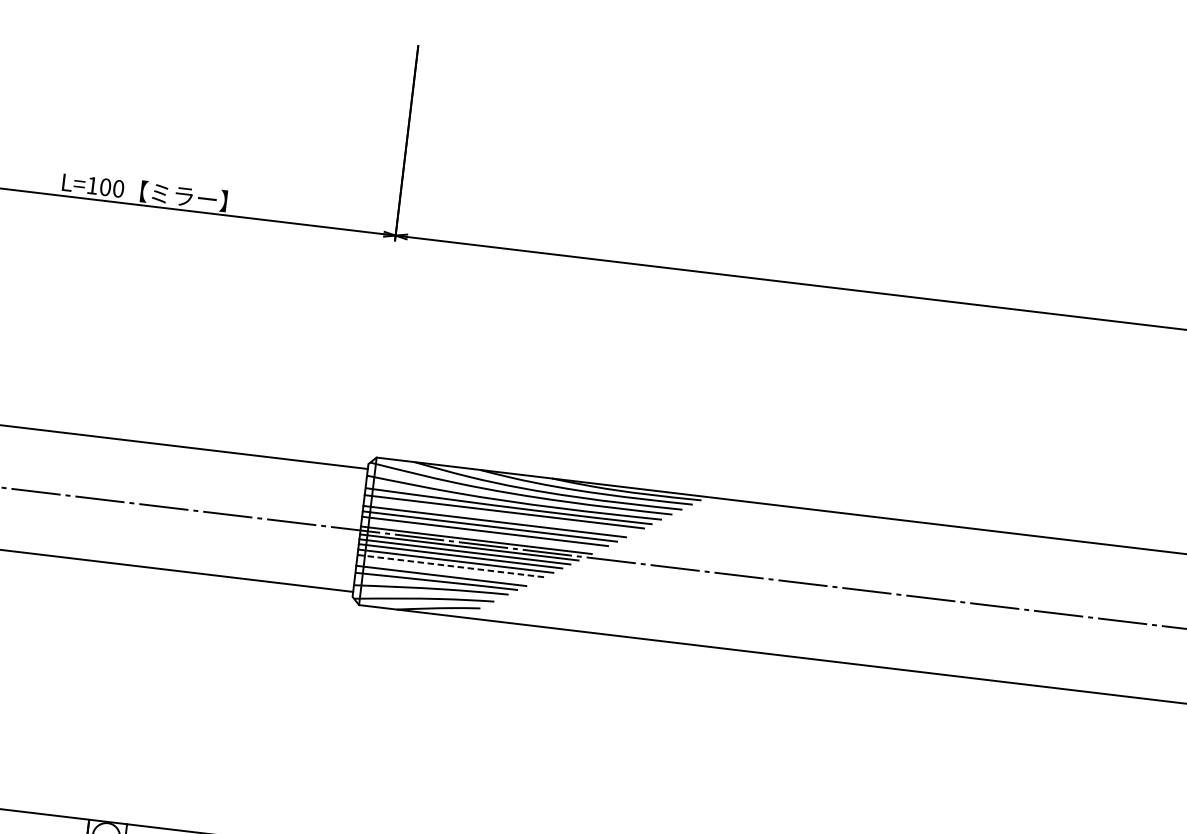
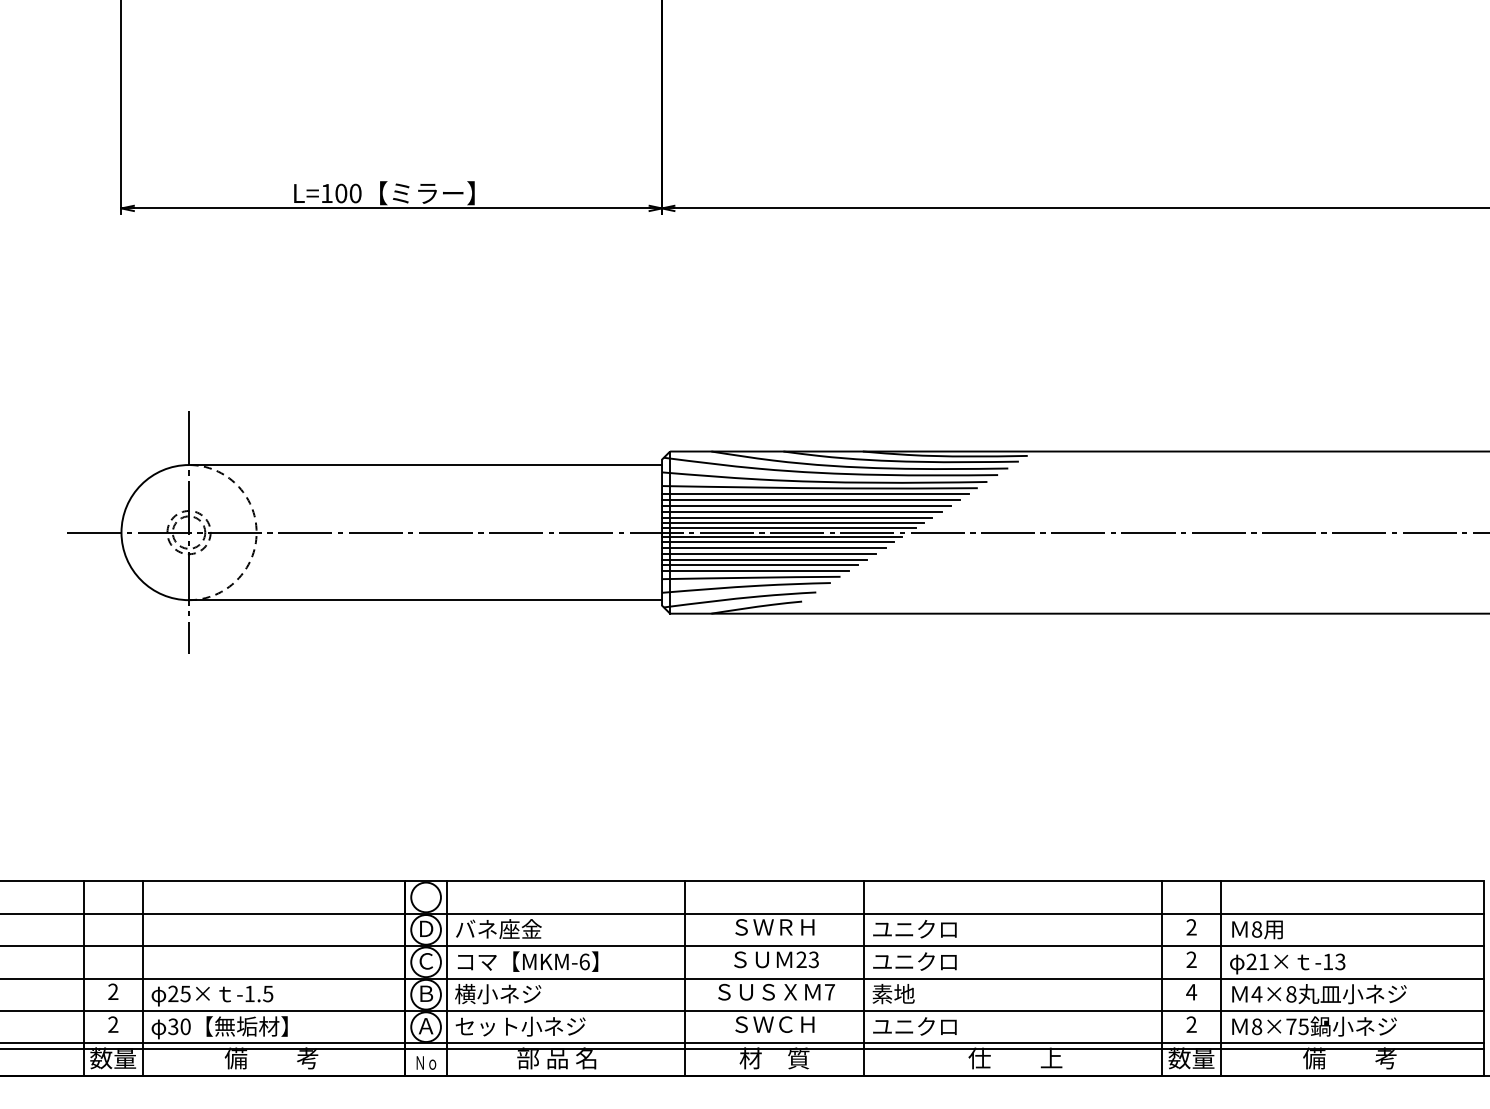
line: (499, 516) -> (810, 499), added
line: (481, 535) -> (793, 522), added
line: (450, 566) -> (764, 559), dashed -> solid
line: (446, 571) -> (760, 565), added

